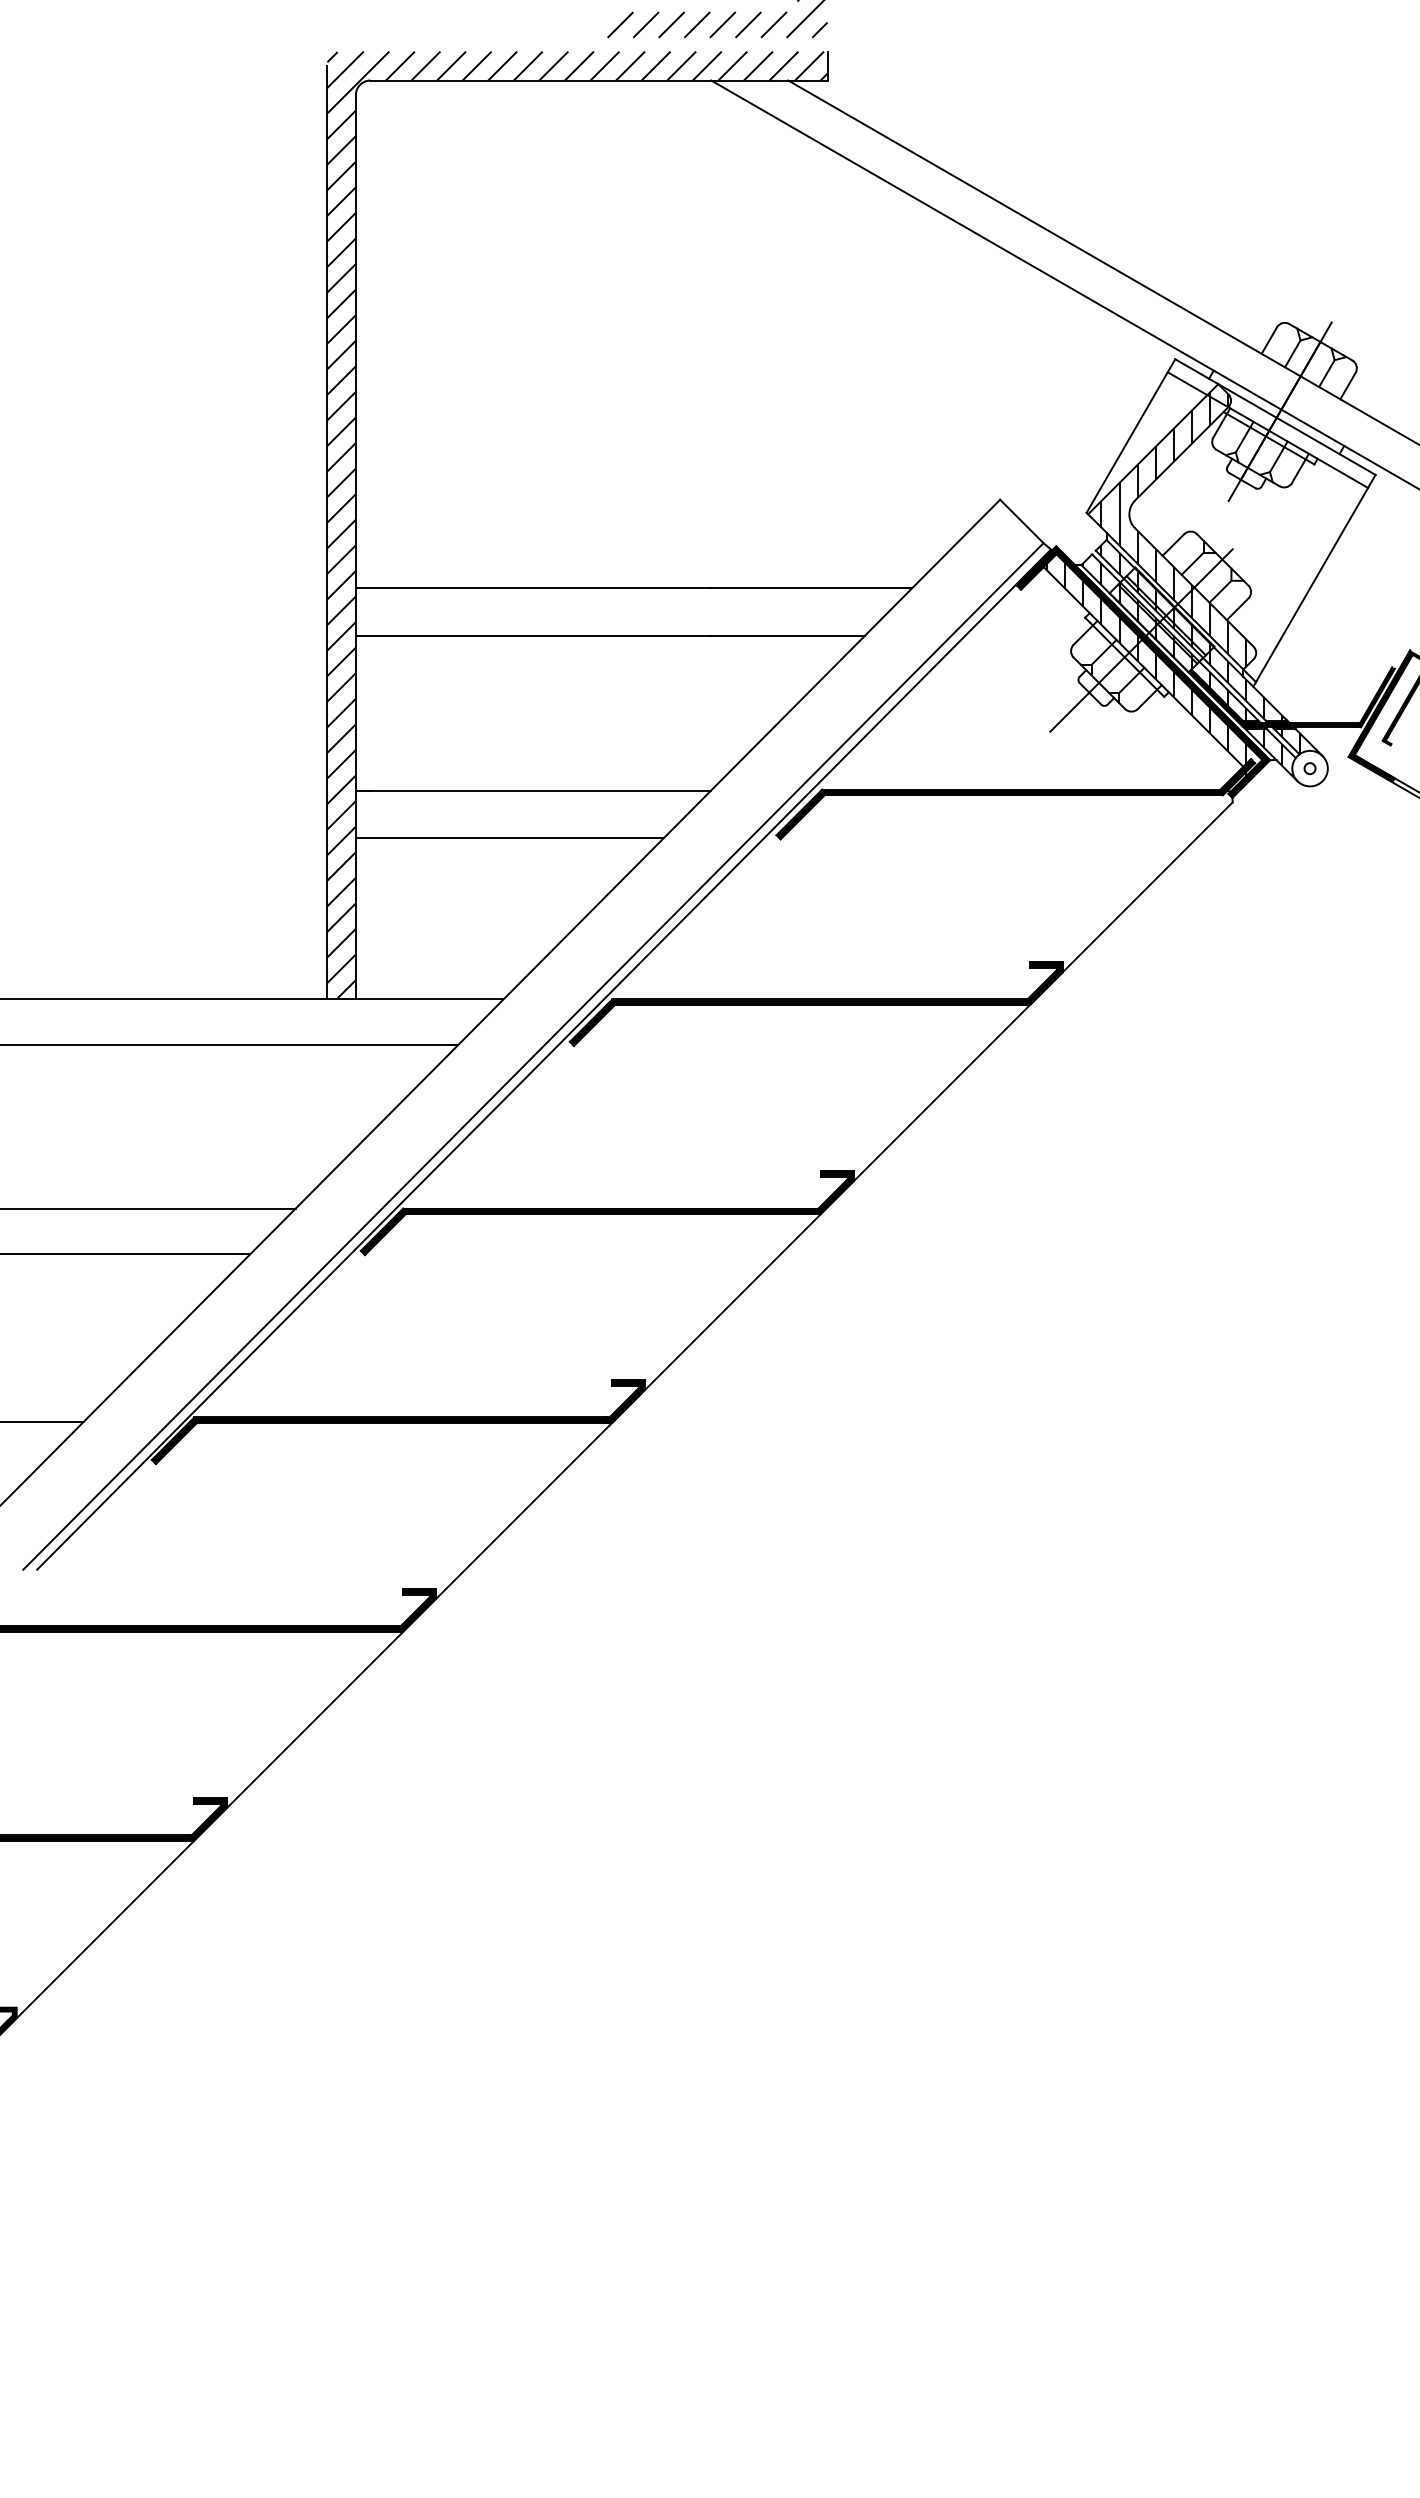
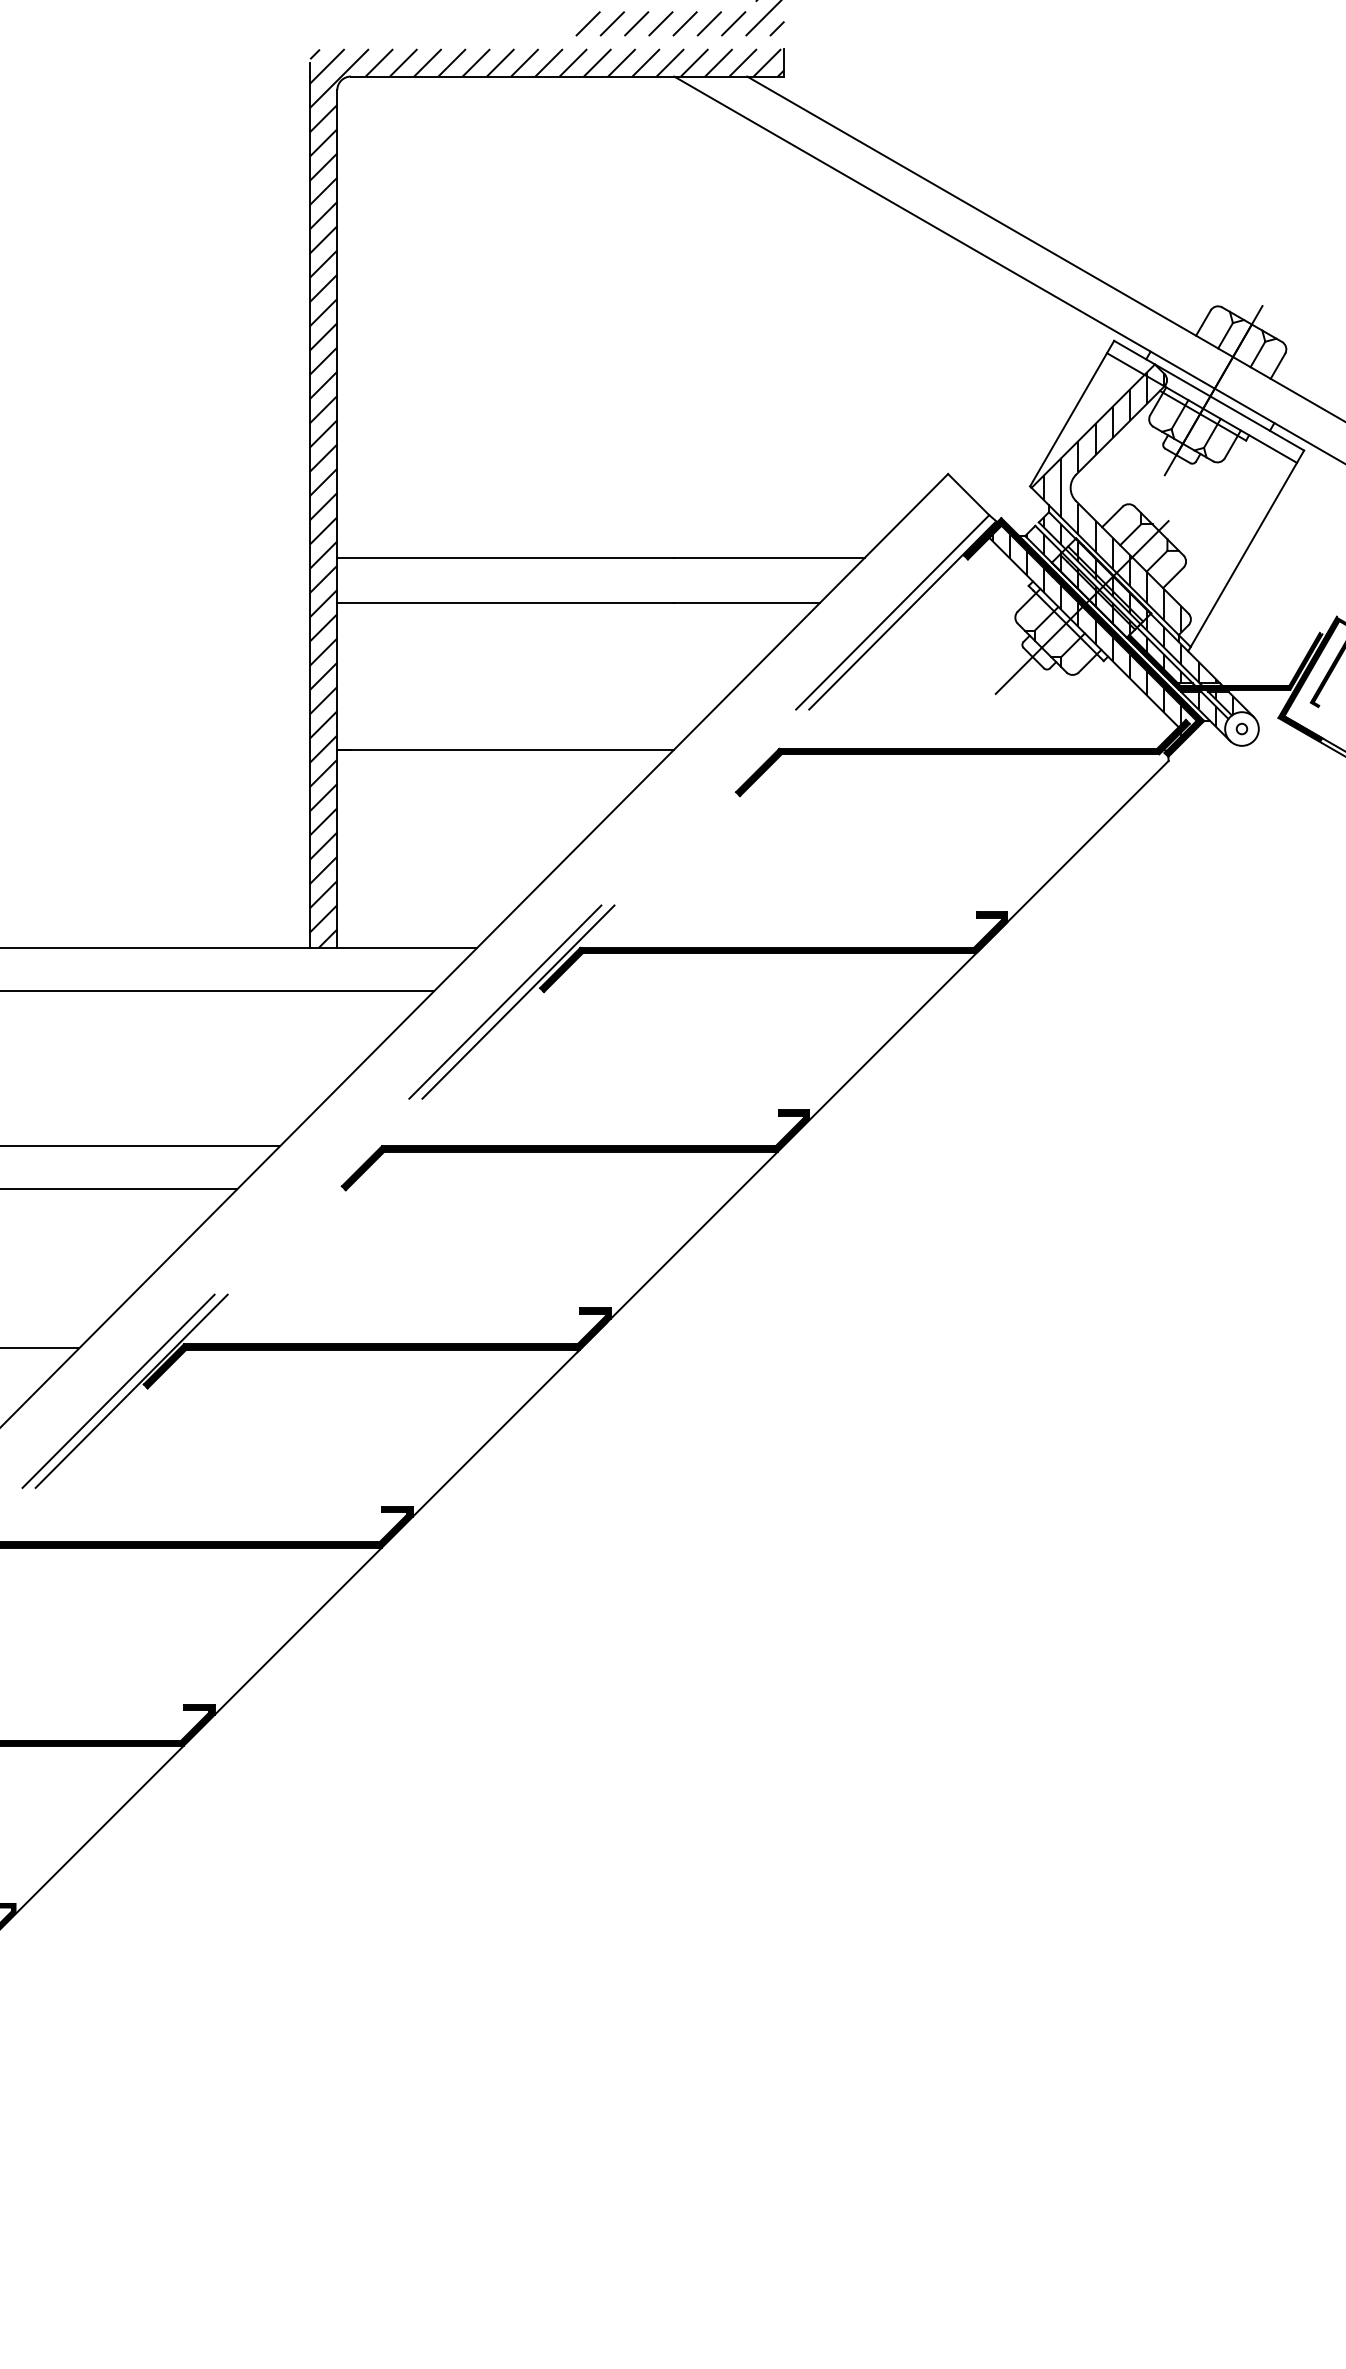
line: (509, 838) -> (482, 795), removed
line: (533, 1056) -> (505, 1001), solid -> dashed
line: (543, 1059) -> (515, 1004), solid -> dashed

